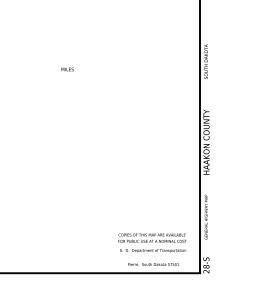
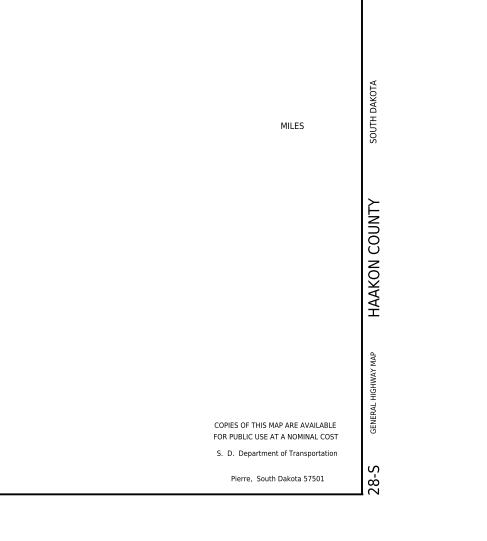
text: (67, 69) -> (292, 125), moved

